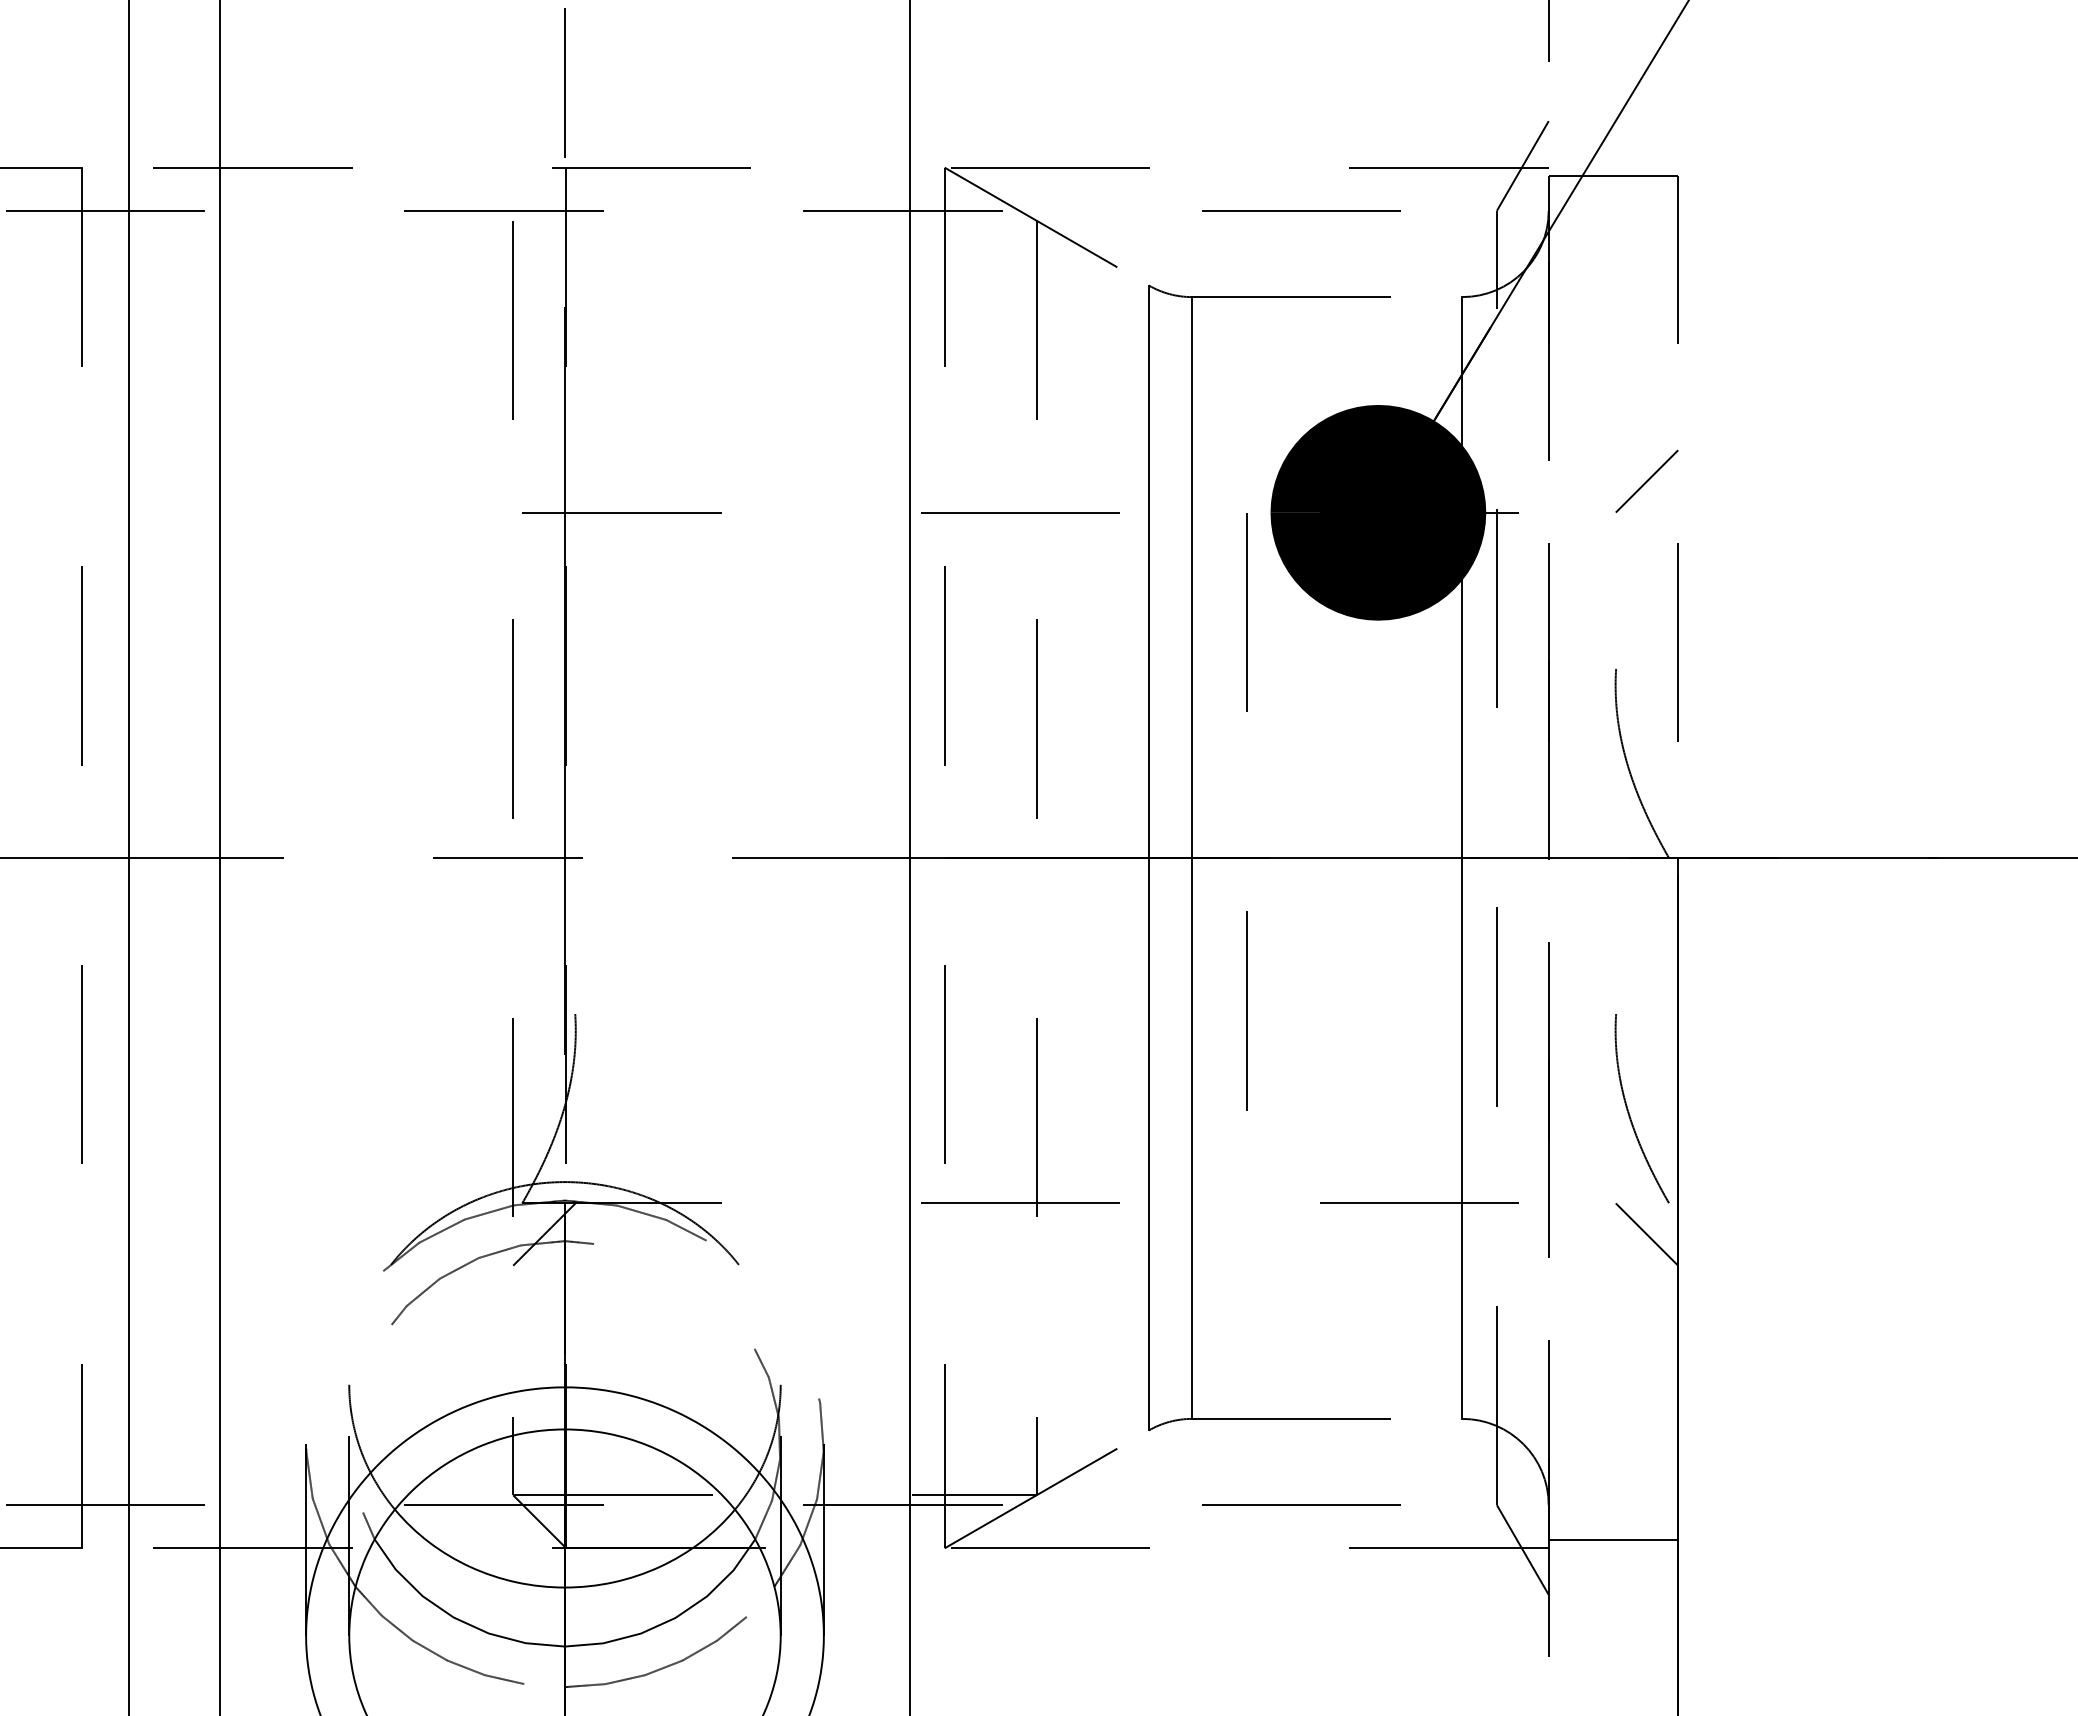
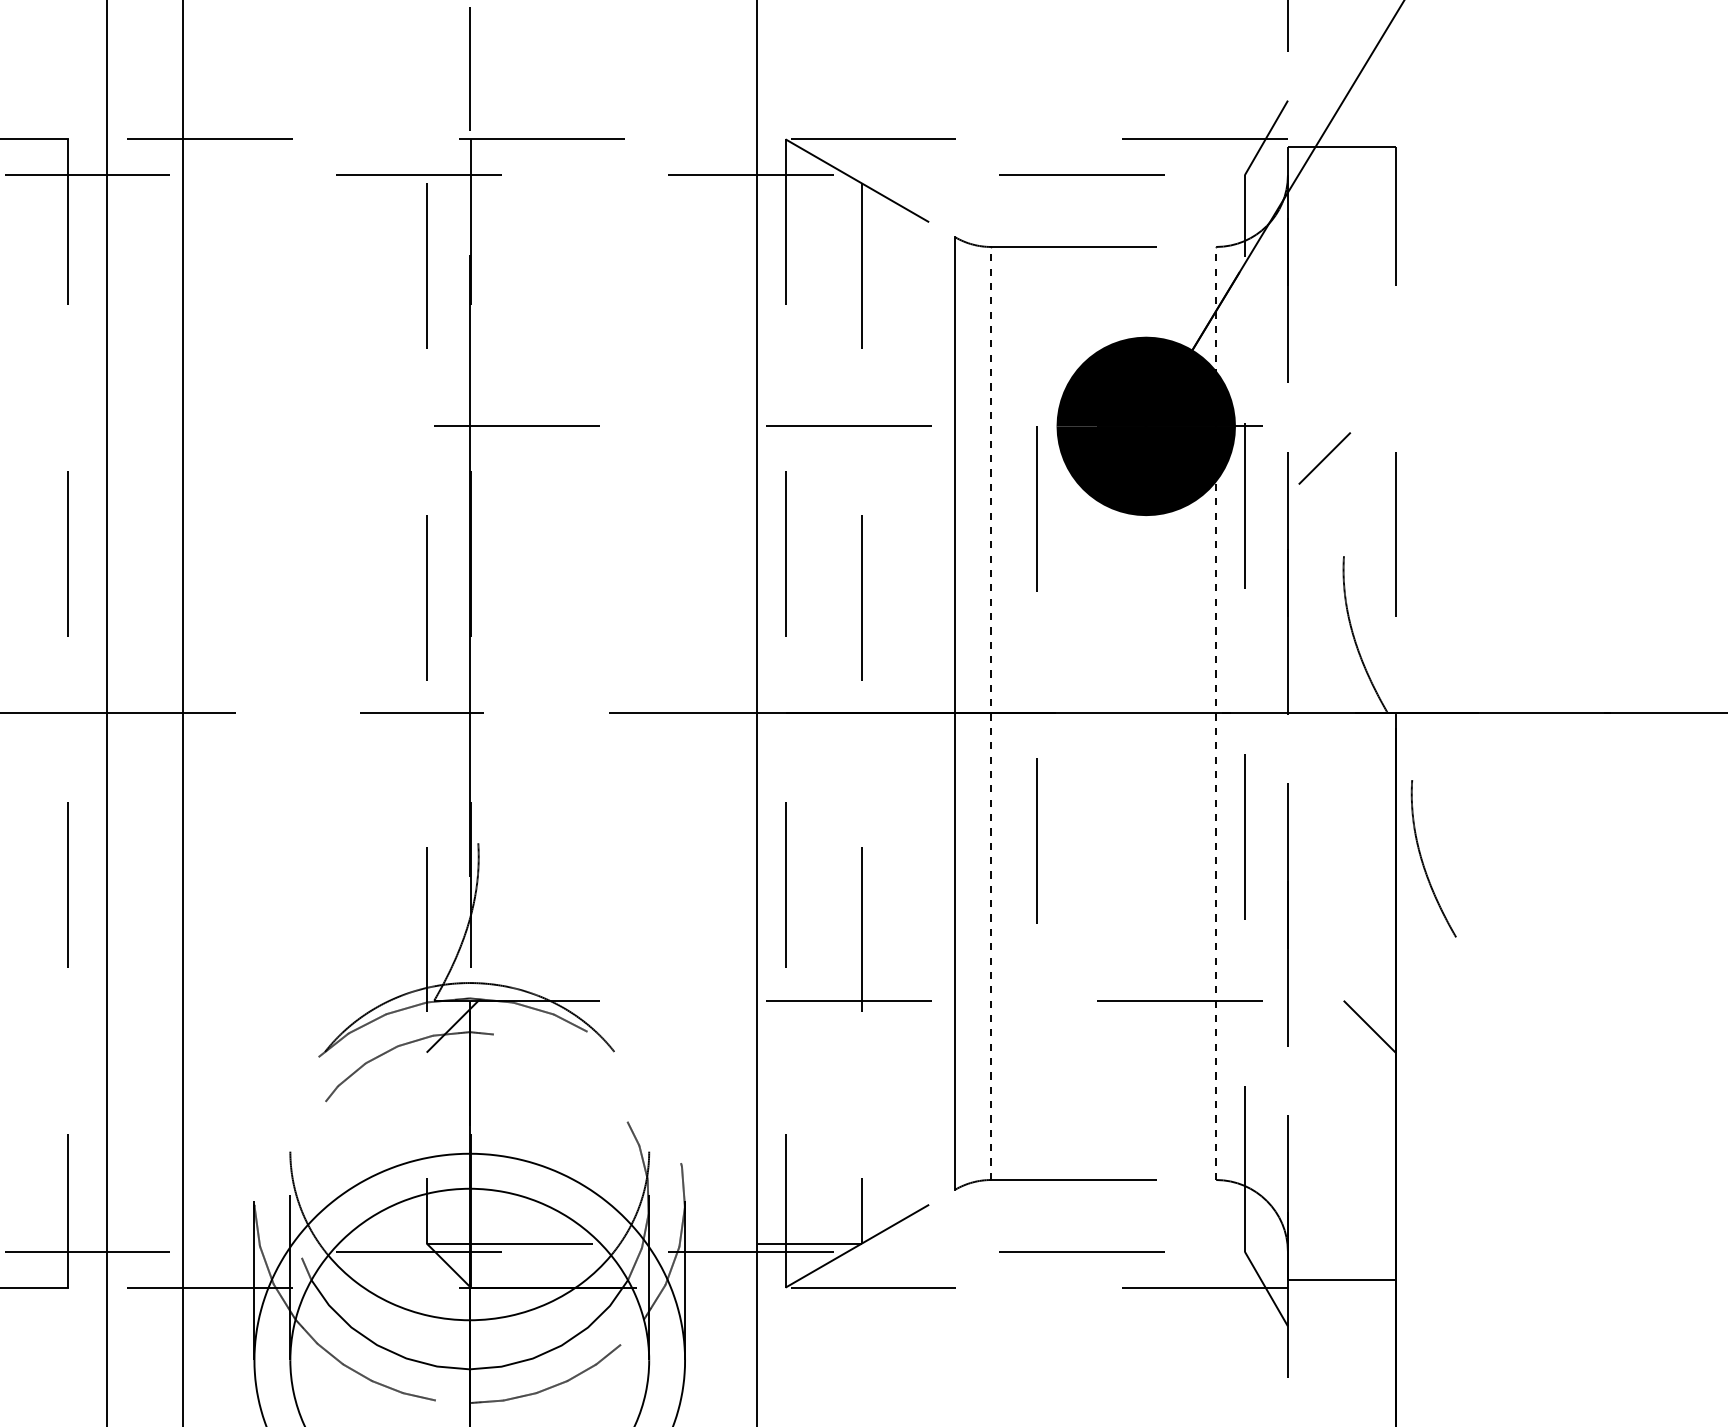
line: (1646, 480) -> (1324, 457), moved
line: (1192, 858) -> (991, 713), solid -> dashed
line: (1462, 858) -> (1216, 713), solid -> dashed
curve: (1629, 1112) -> (1423, 861), moved

